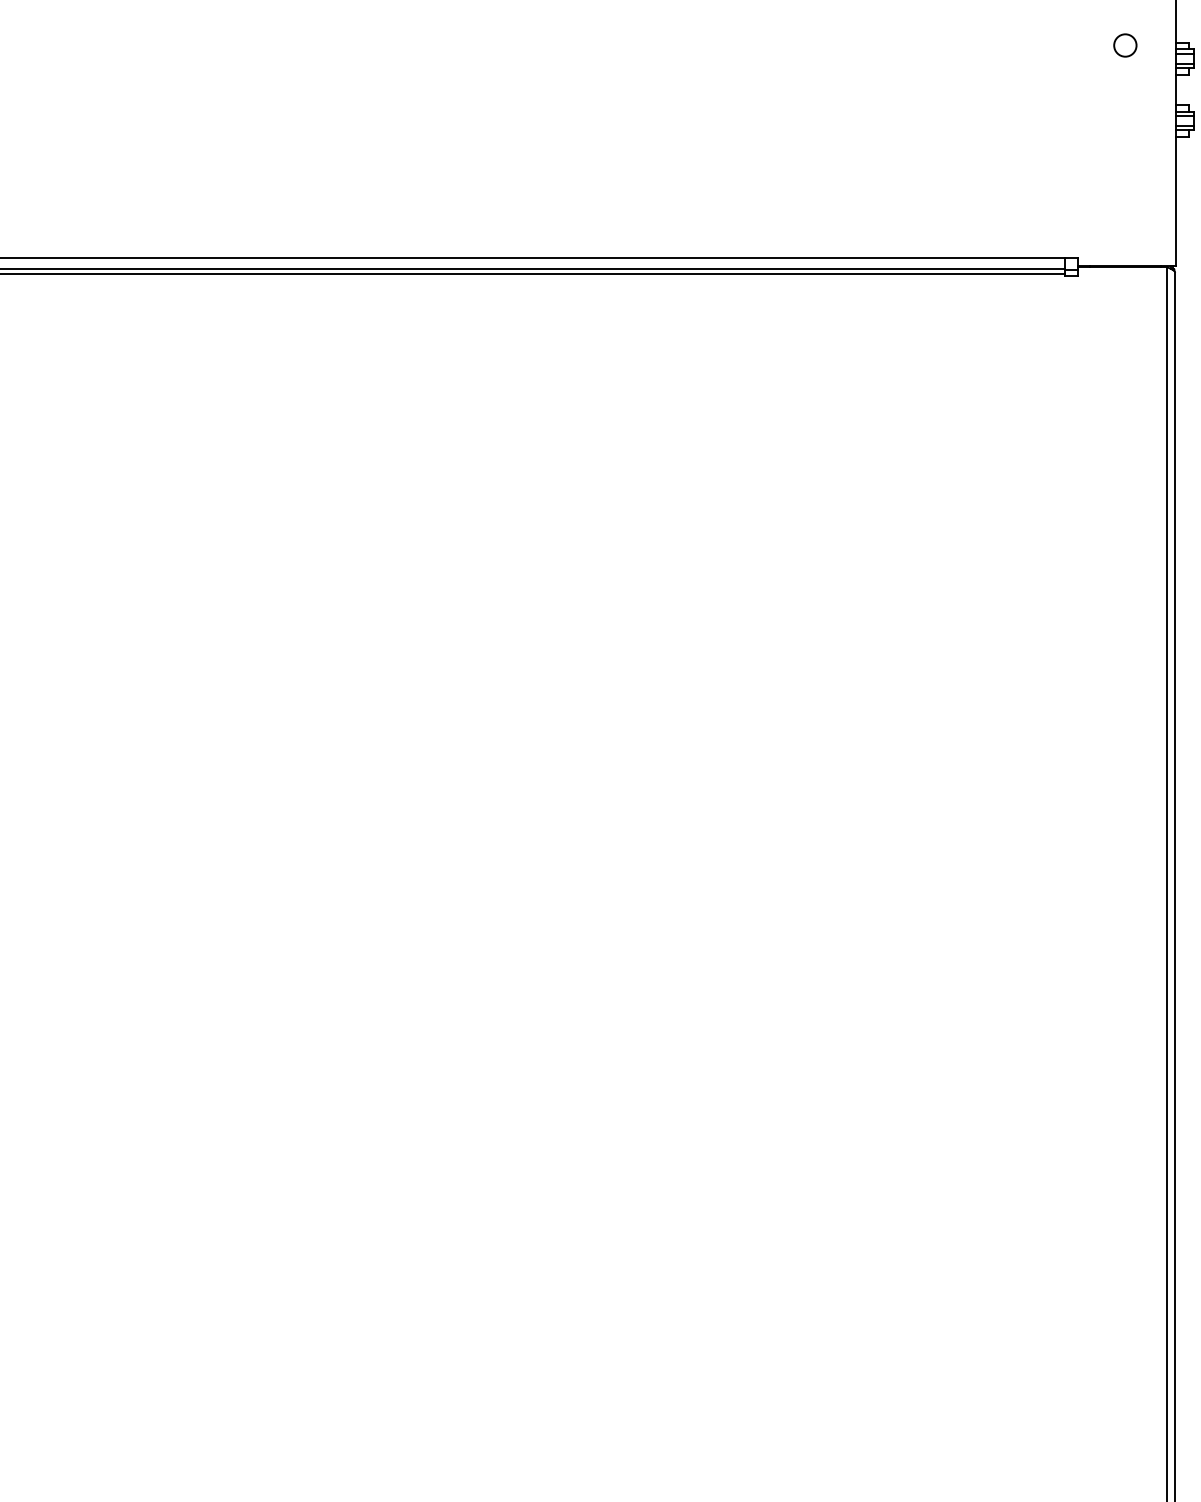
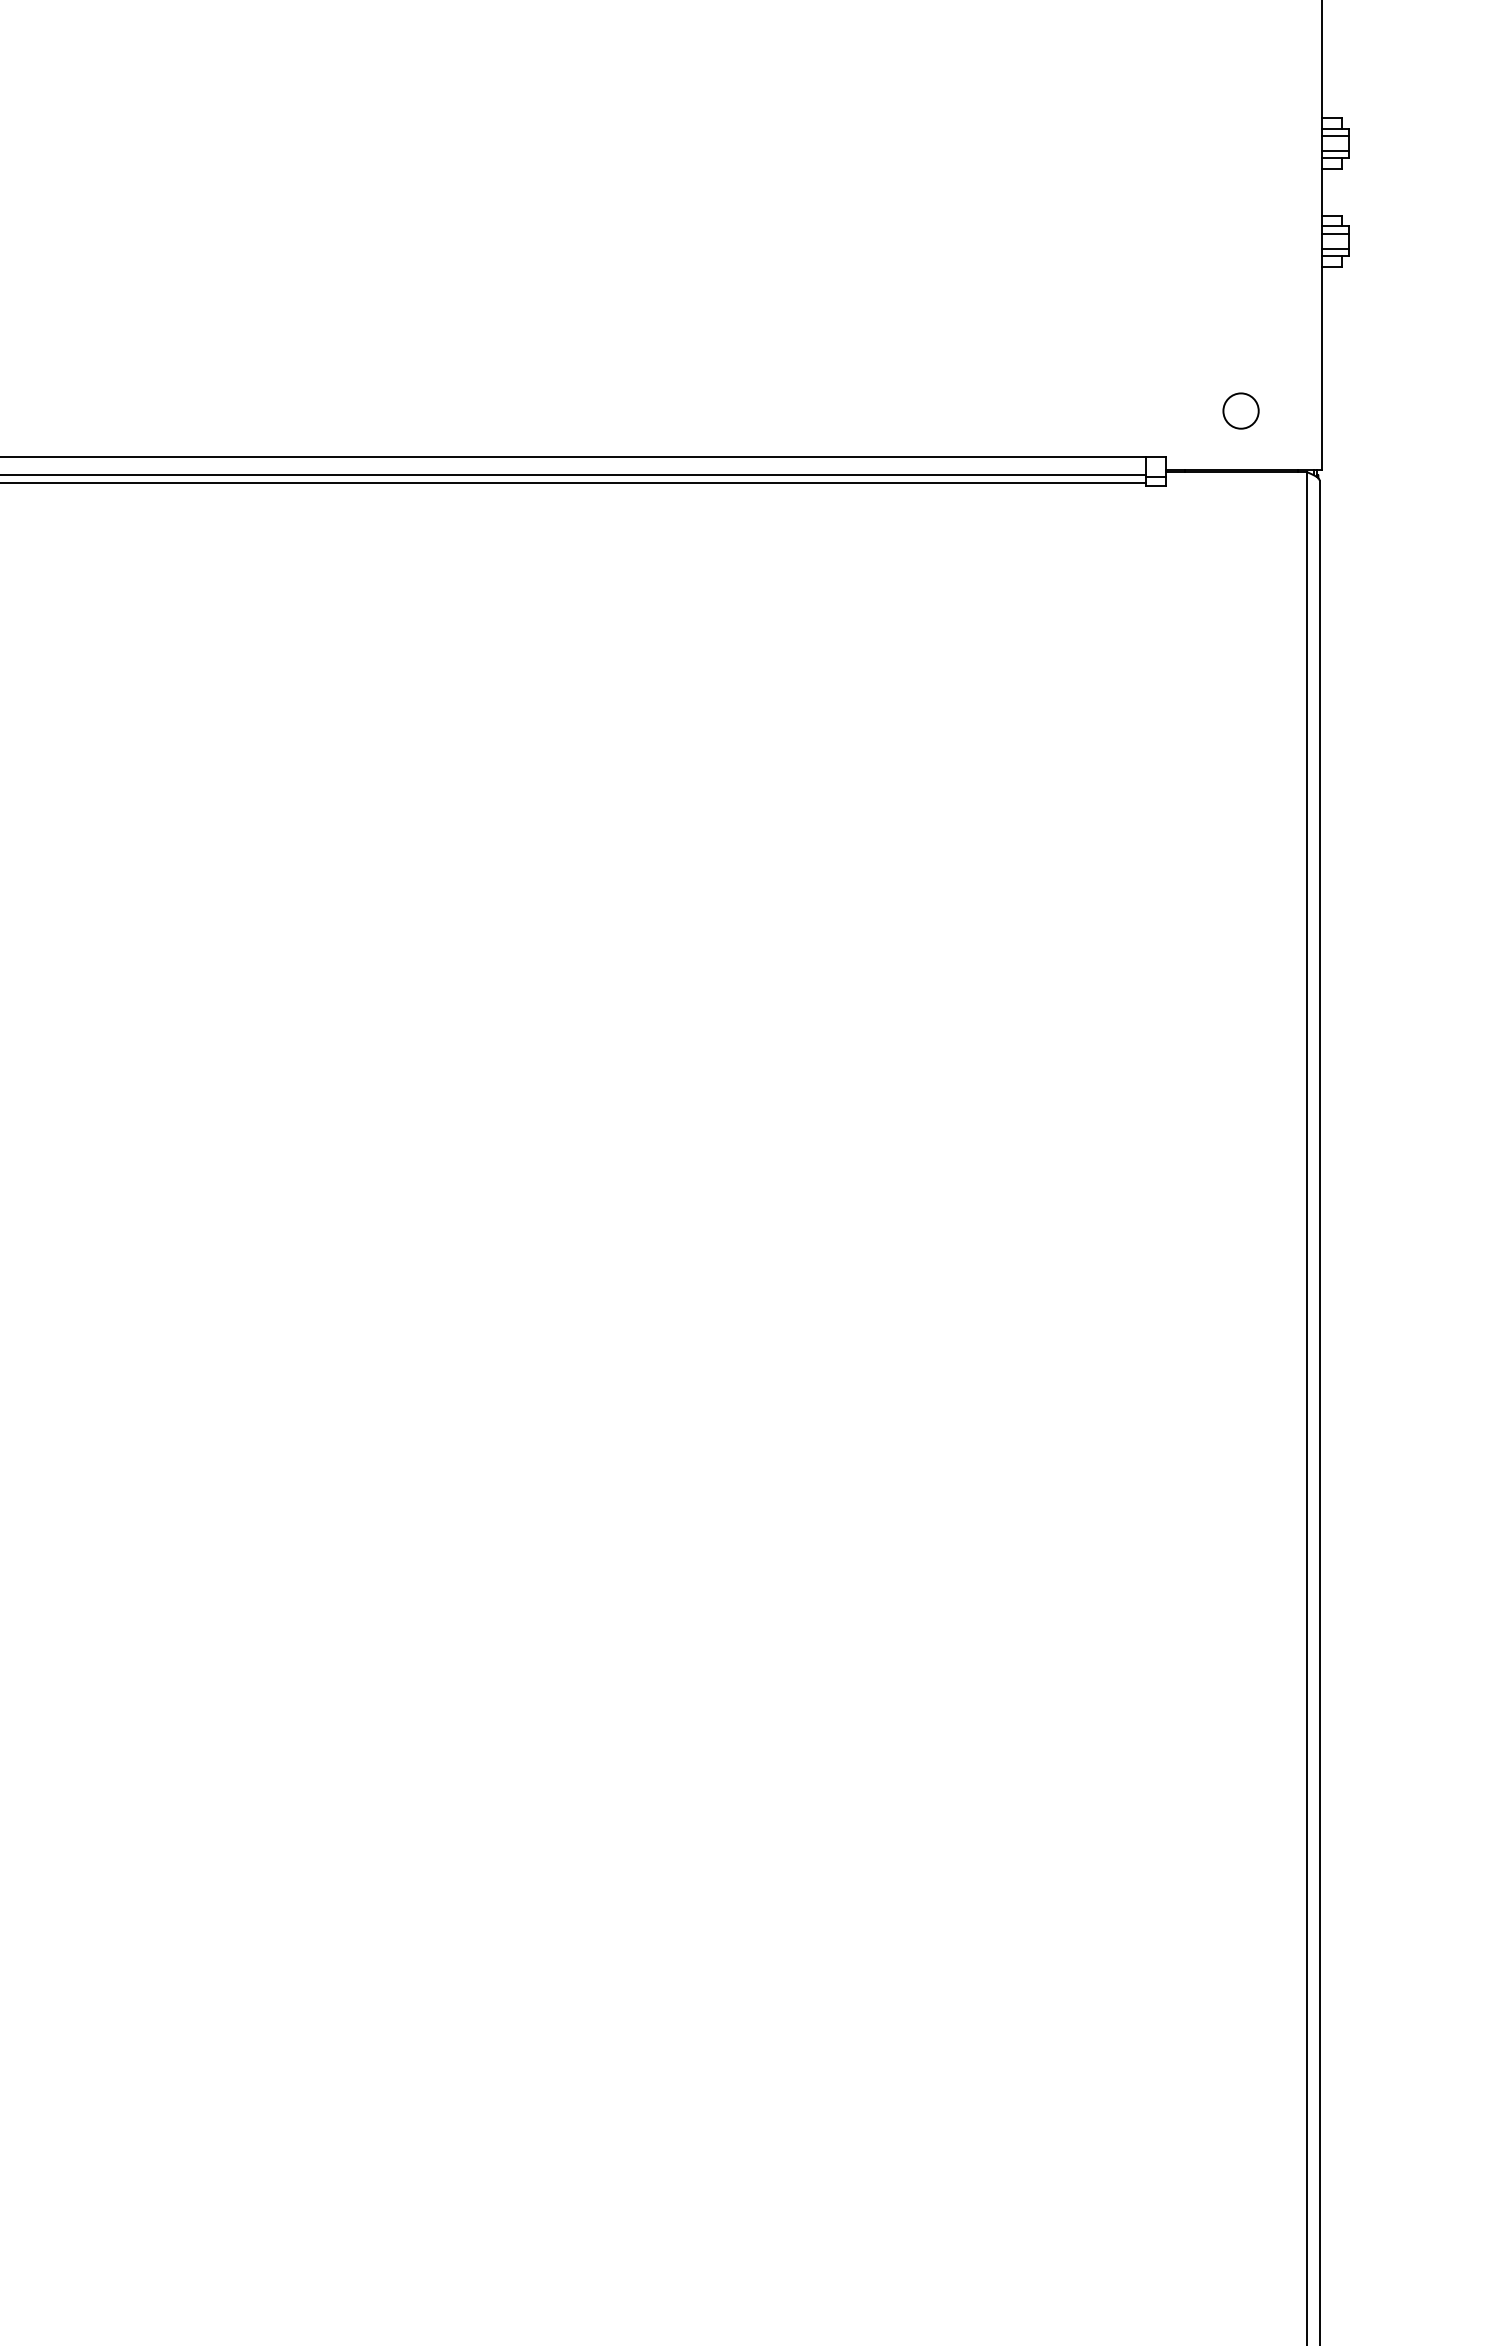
circle: (1125, 45) -> (1241, 411), moved

